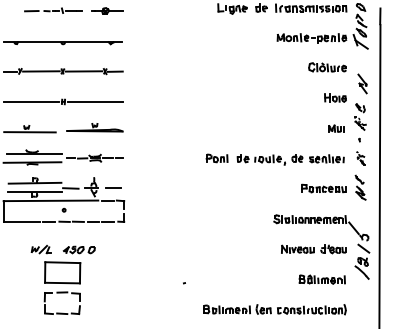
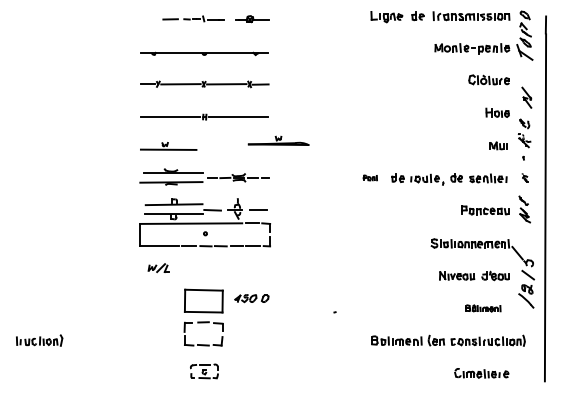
part: (94, 127) -> (278, 140), moved
part: (217, 157) -> (370, 177), size x0.6
part: (360, 157) -> (524, 177), size x0.6
part: (40, 249) -> (158, 268), moved
part: (79, 249) -> (251, 298), moved
part: (322, 279) -> (483, 308), size x0.7
part: (274, 309) -> (448, 340), moved

